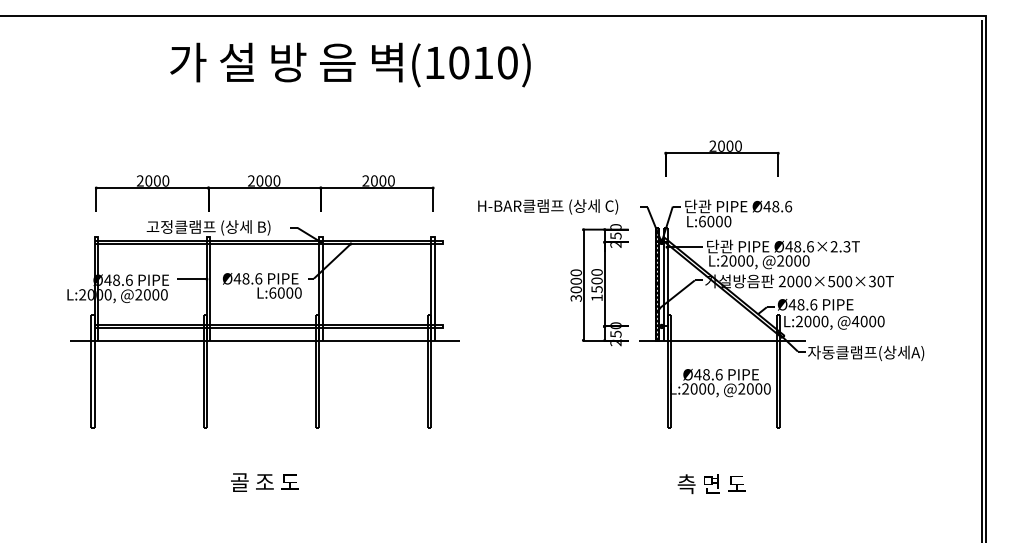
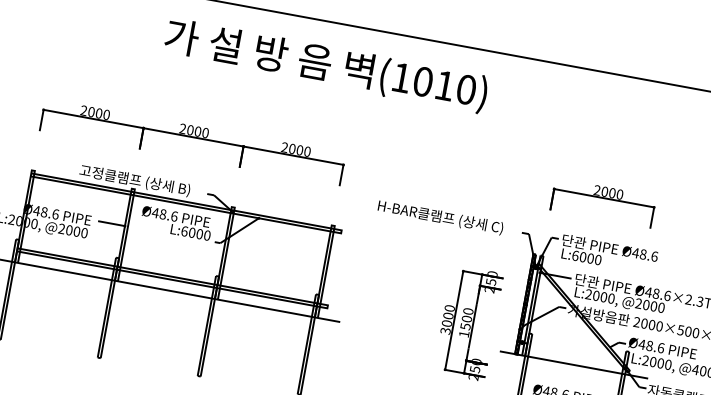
text: (350, 64) -> (326, 65), moved
part: (264, 193) -> (192, 142), moved
text: (262, 285) -> (176, 223), moved
part: (599, 285) -> (468, 323), moved

